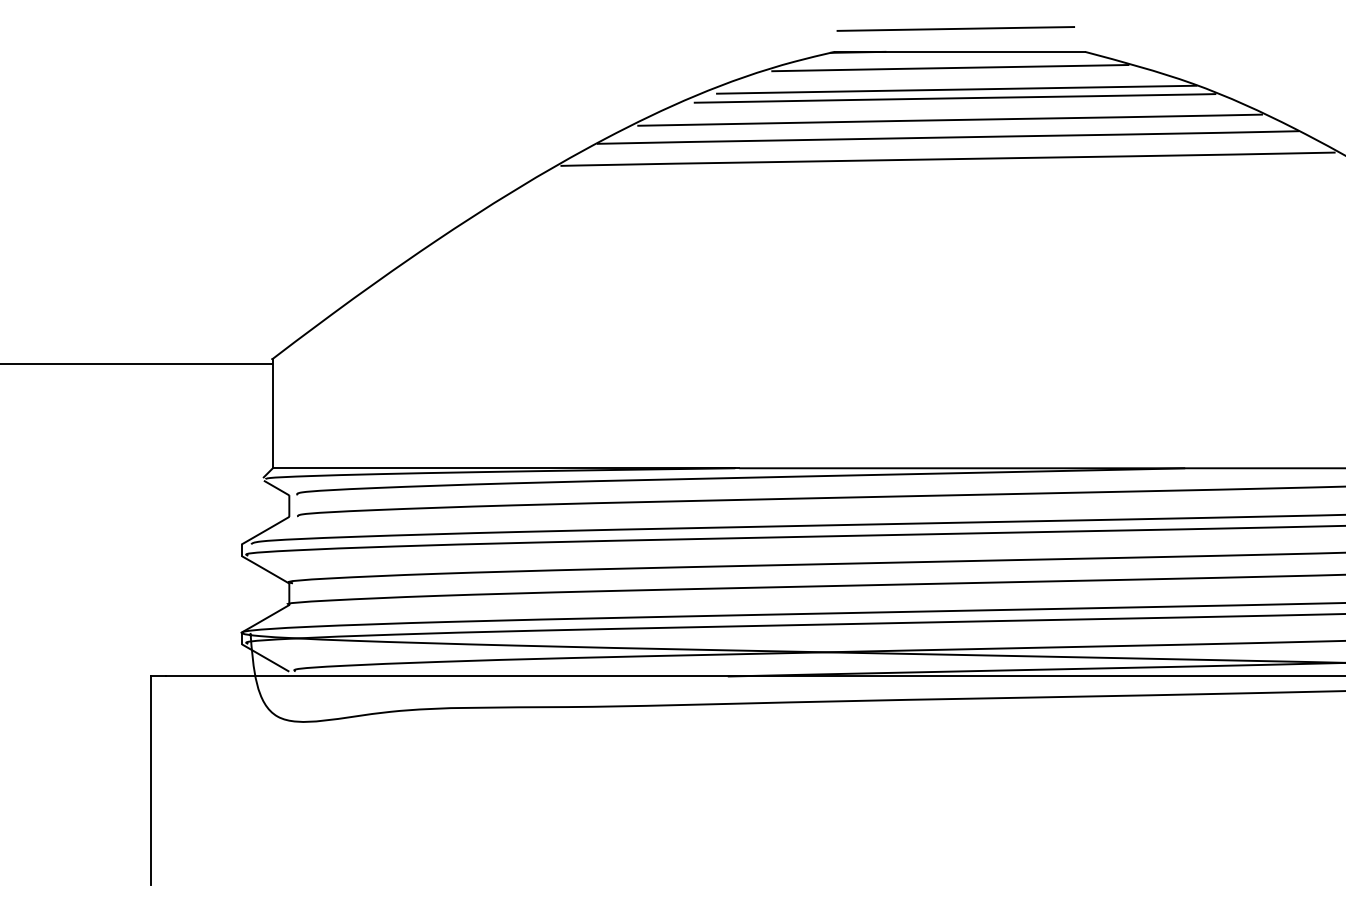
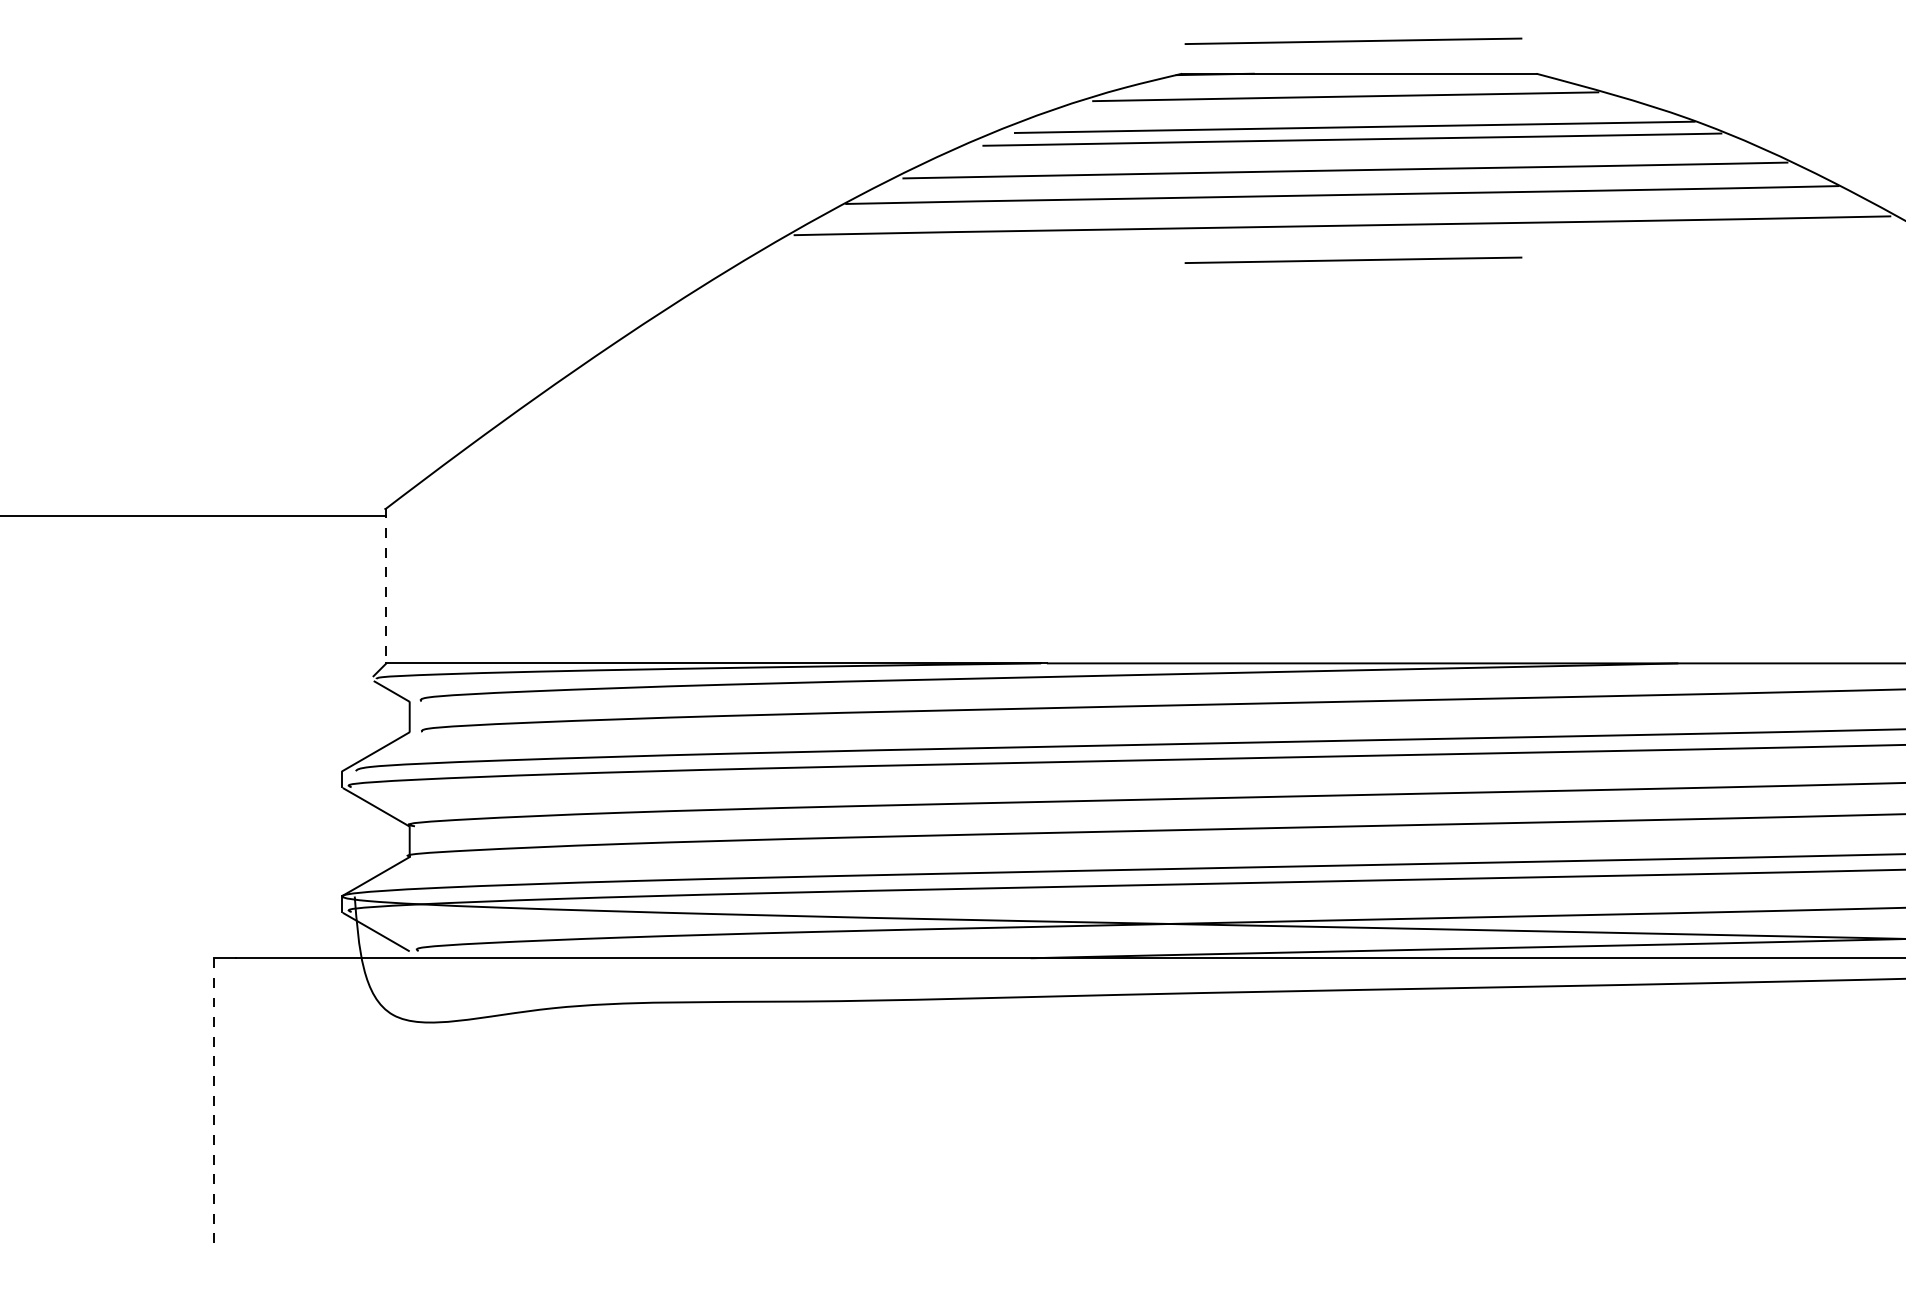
line: (955, 183) -> (1353, 259), added
line: (272, 413) -> (386, 586), solid -> dashed
line: (151, 780) -> (214, 1105), solid -> dashed

